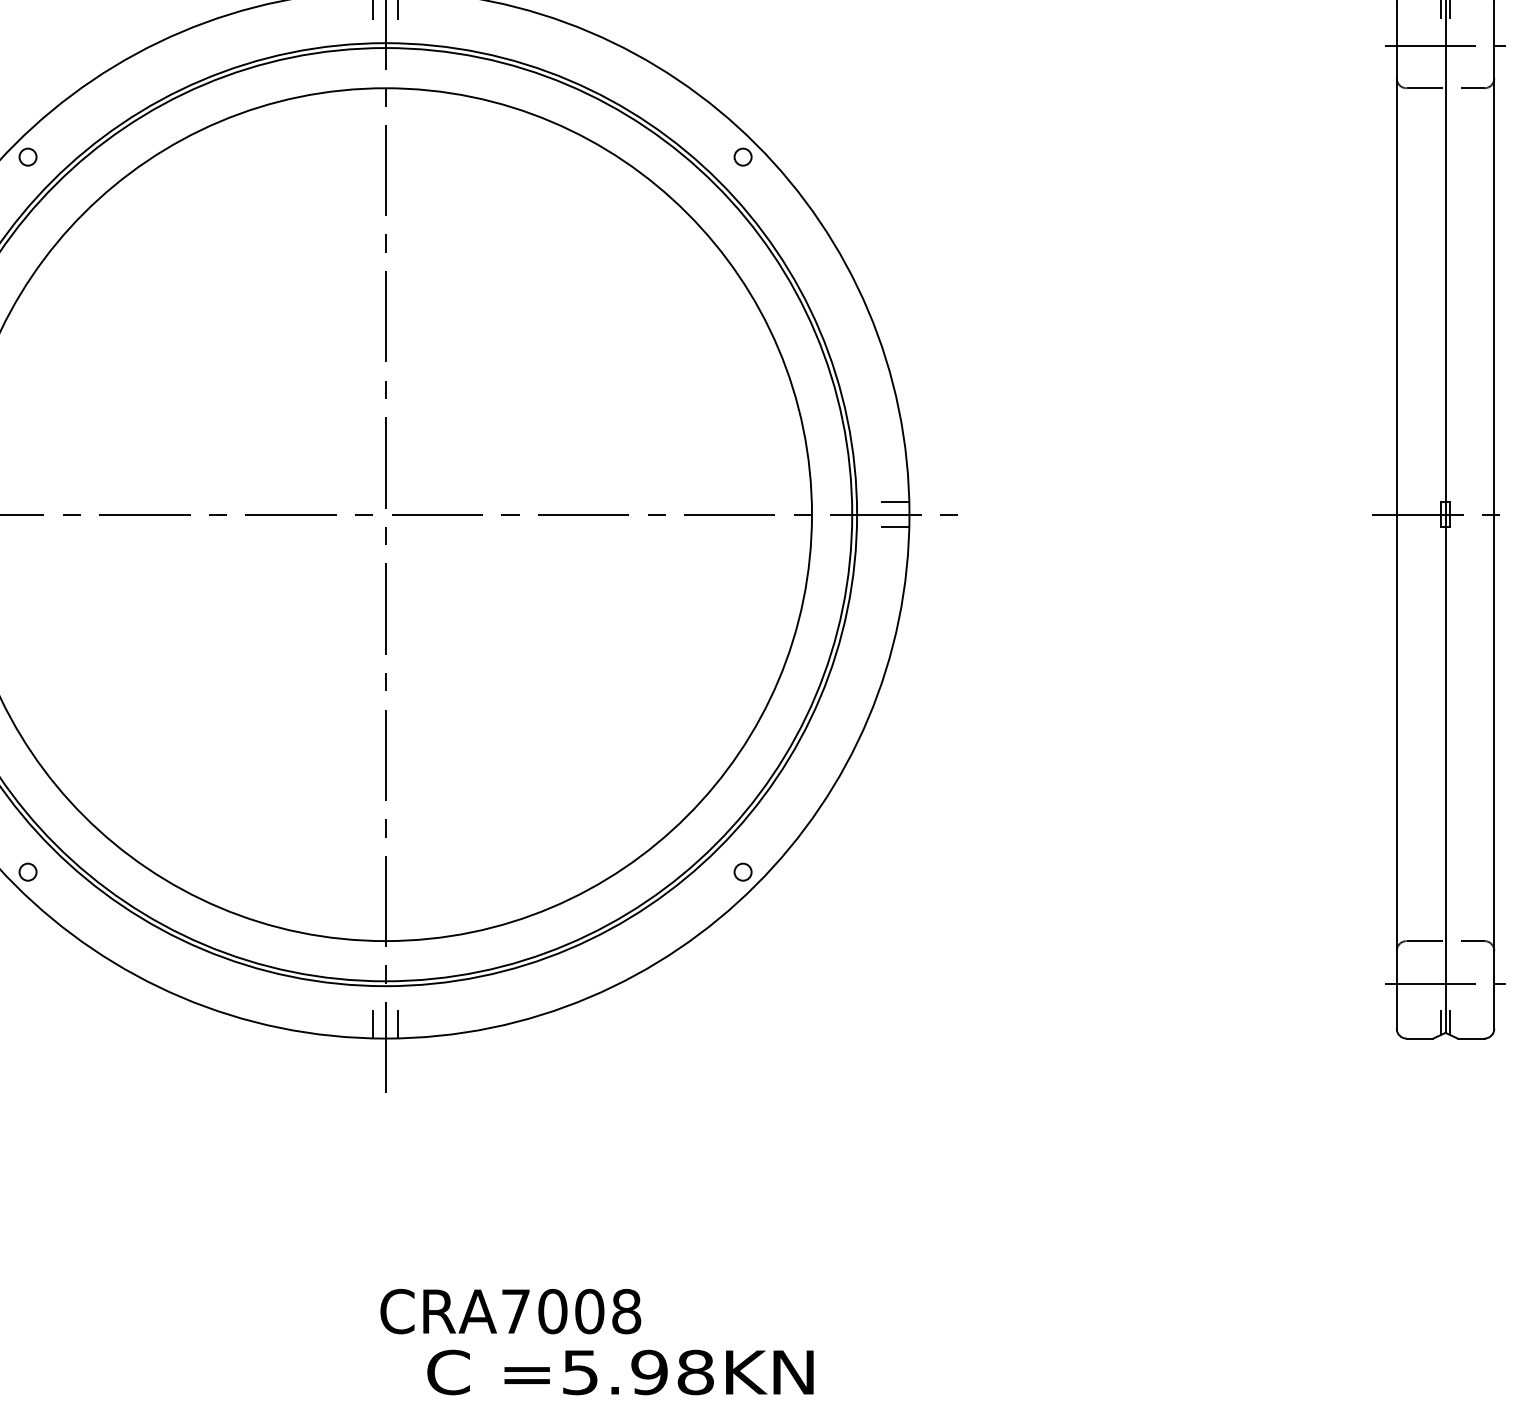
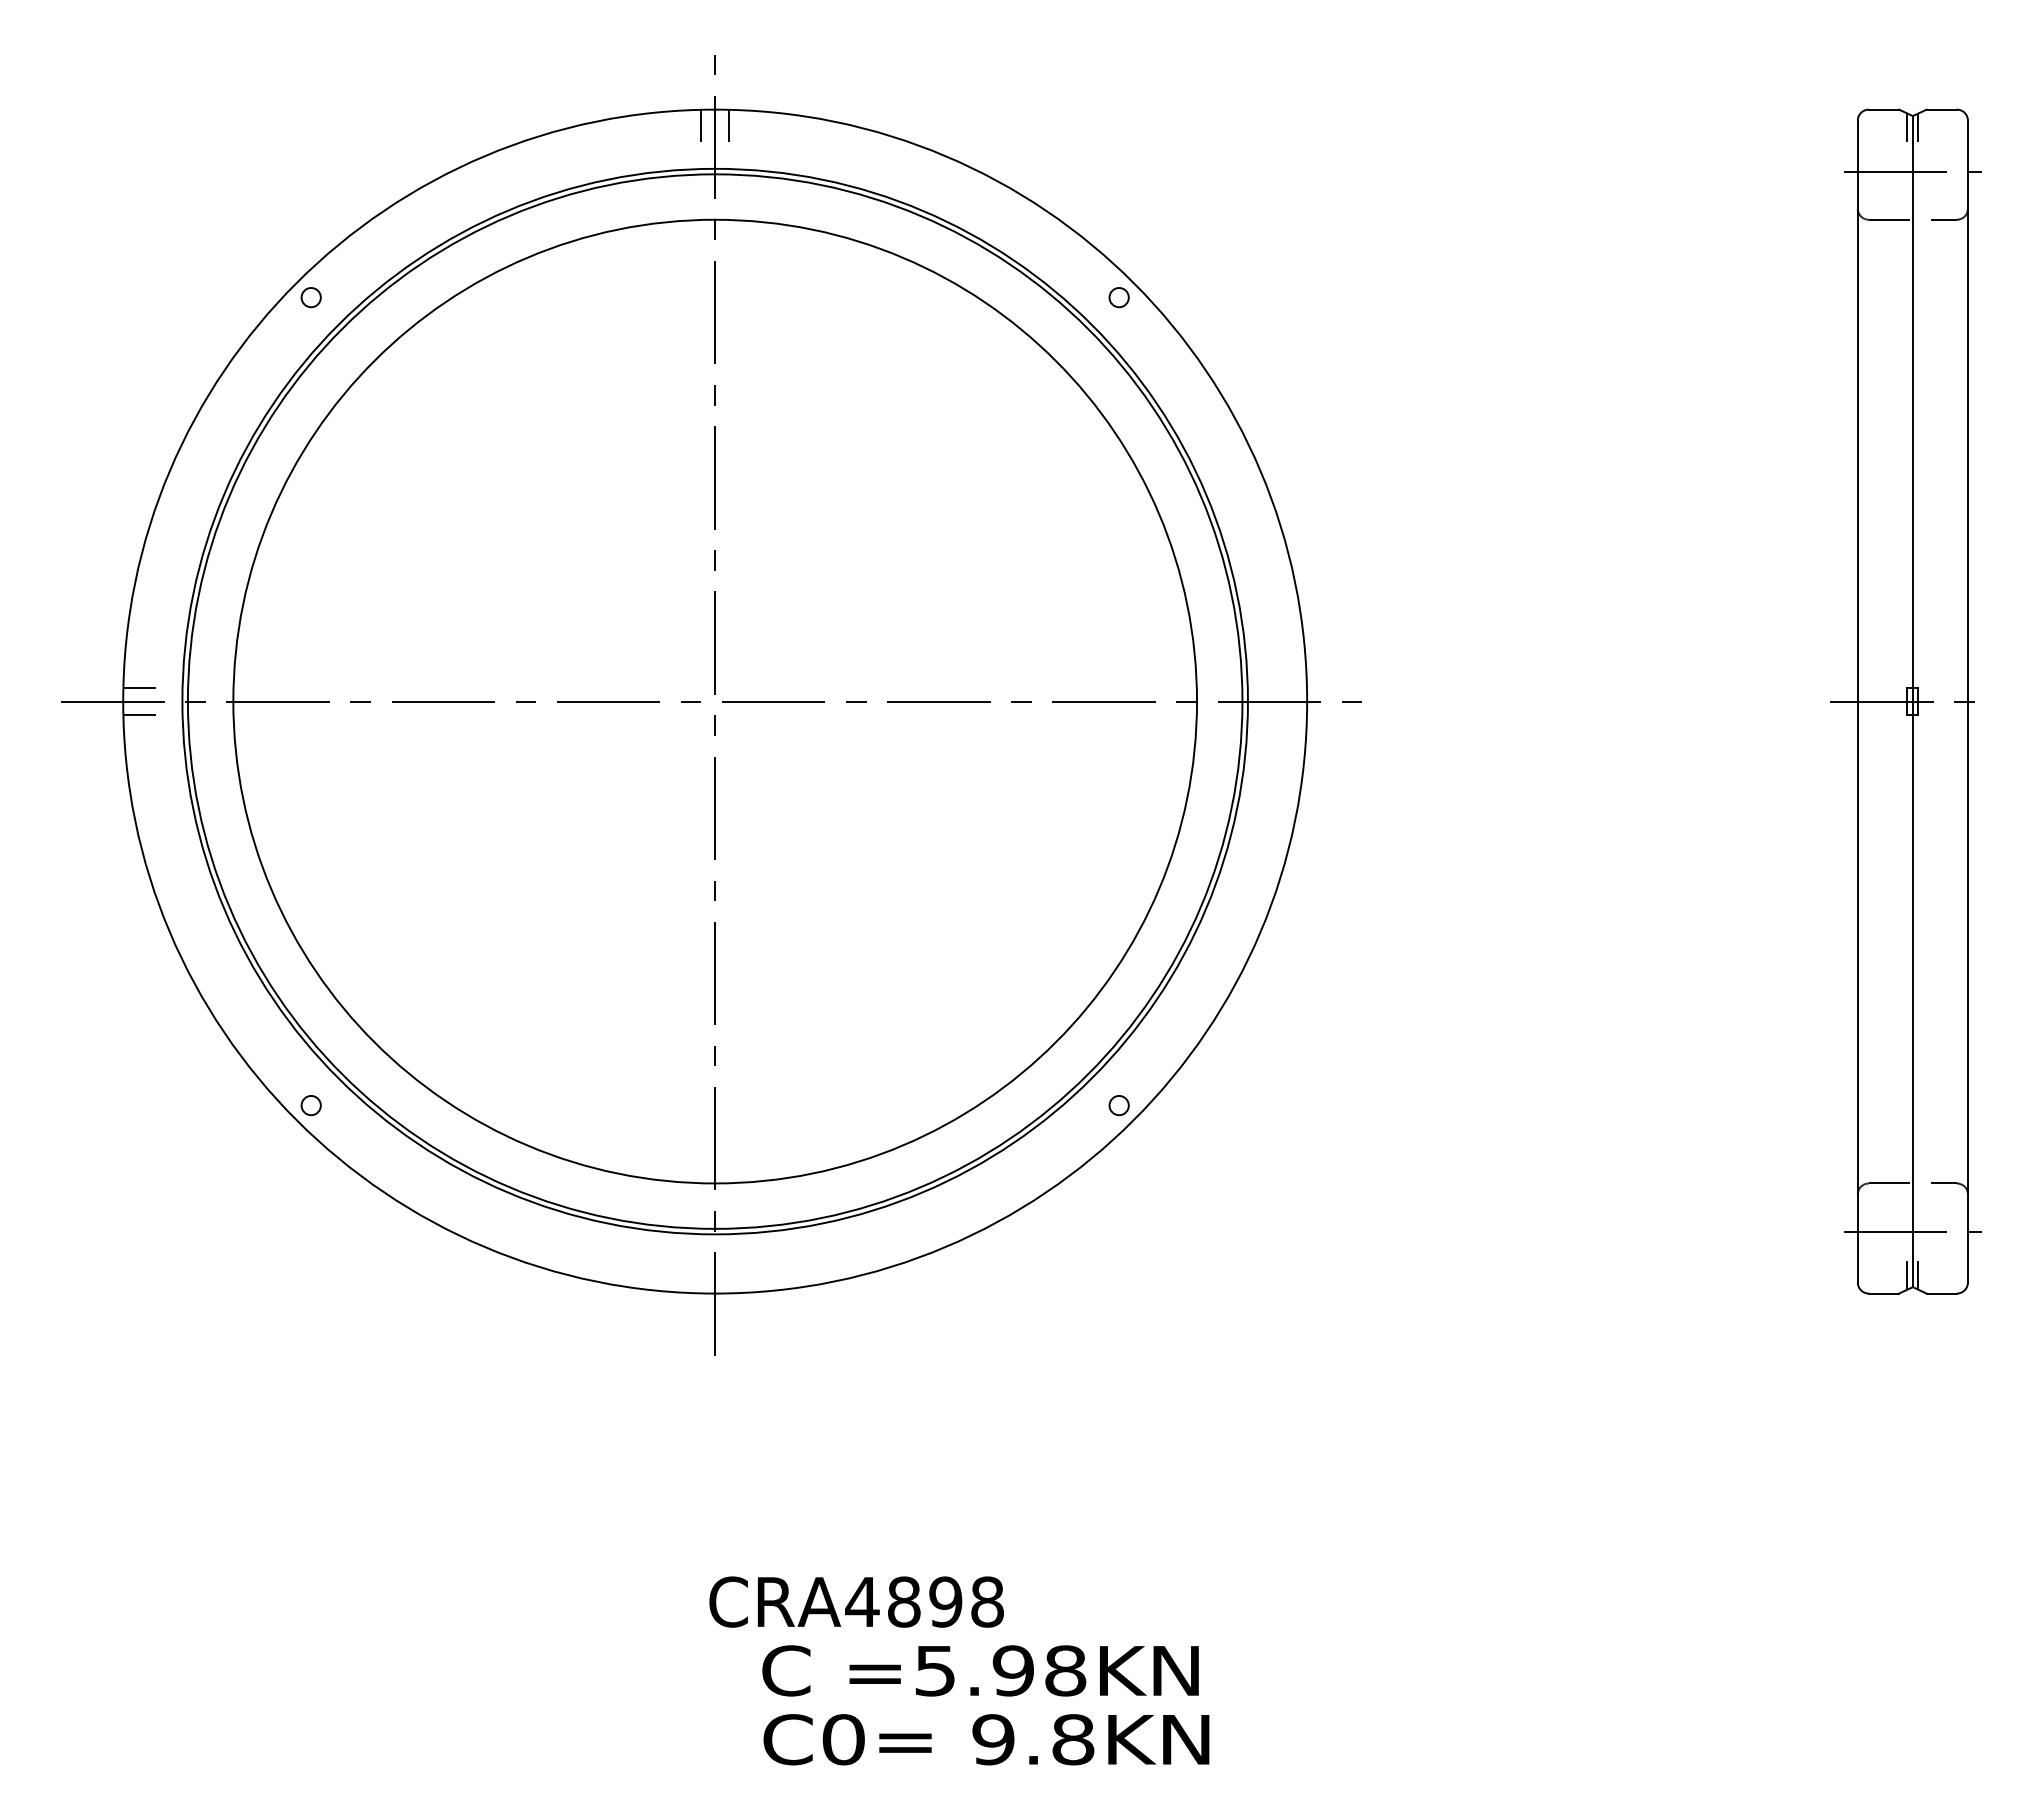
line: (894, 502) -> (1290, 687), removed
line: (894, 526) -> (1290, 715), removed
line: (373, 1024) -> (701, 1277), removed
line: (397, 1024) -> (728, 1277), removed
text: (552, 1311) -> (903, 1601), CRA7008 -> CRA4898

